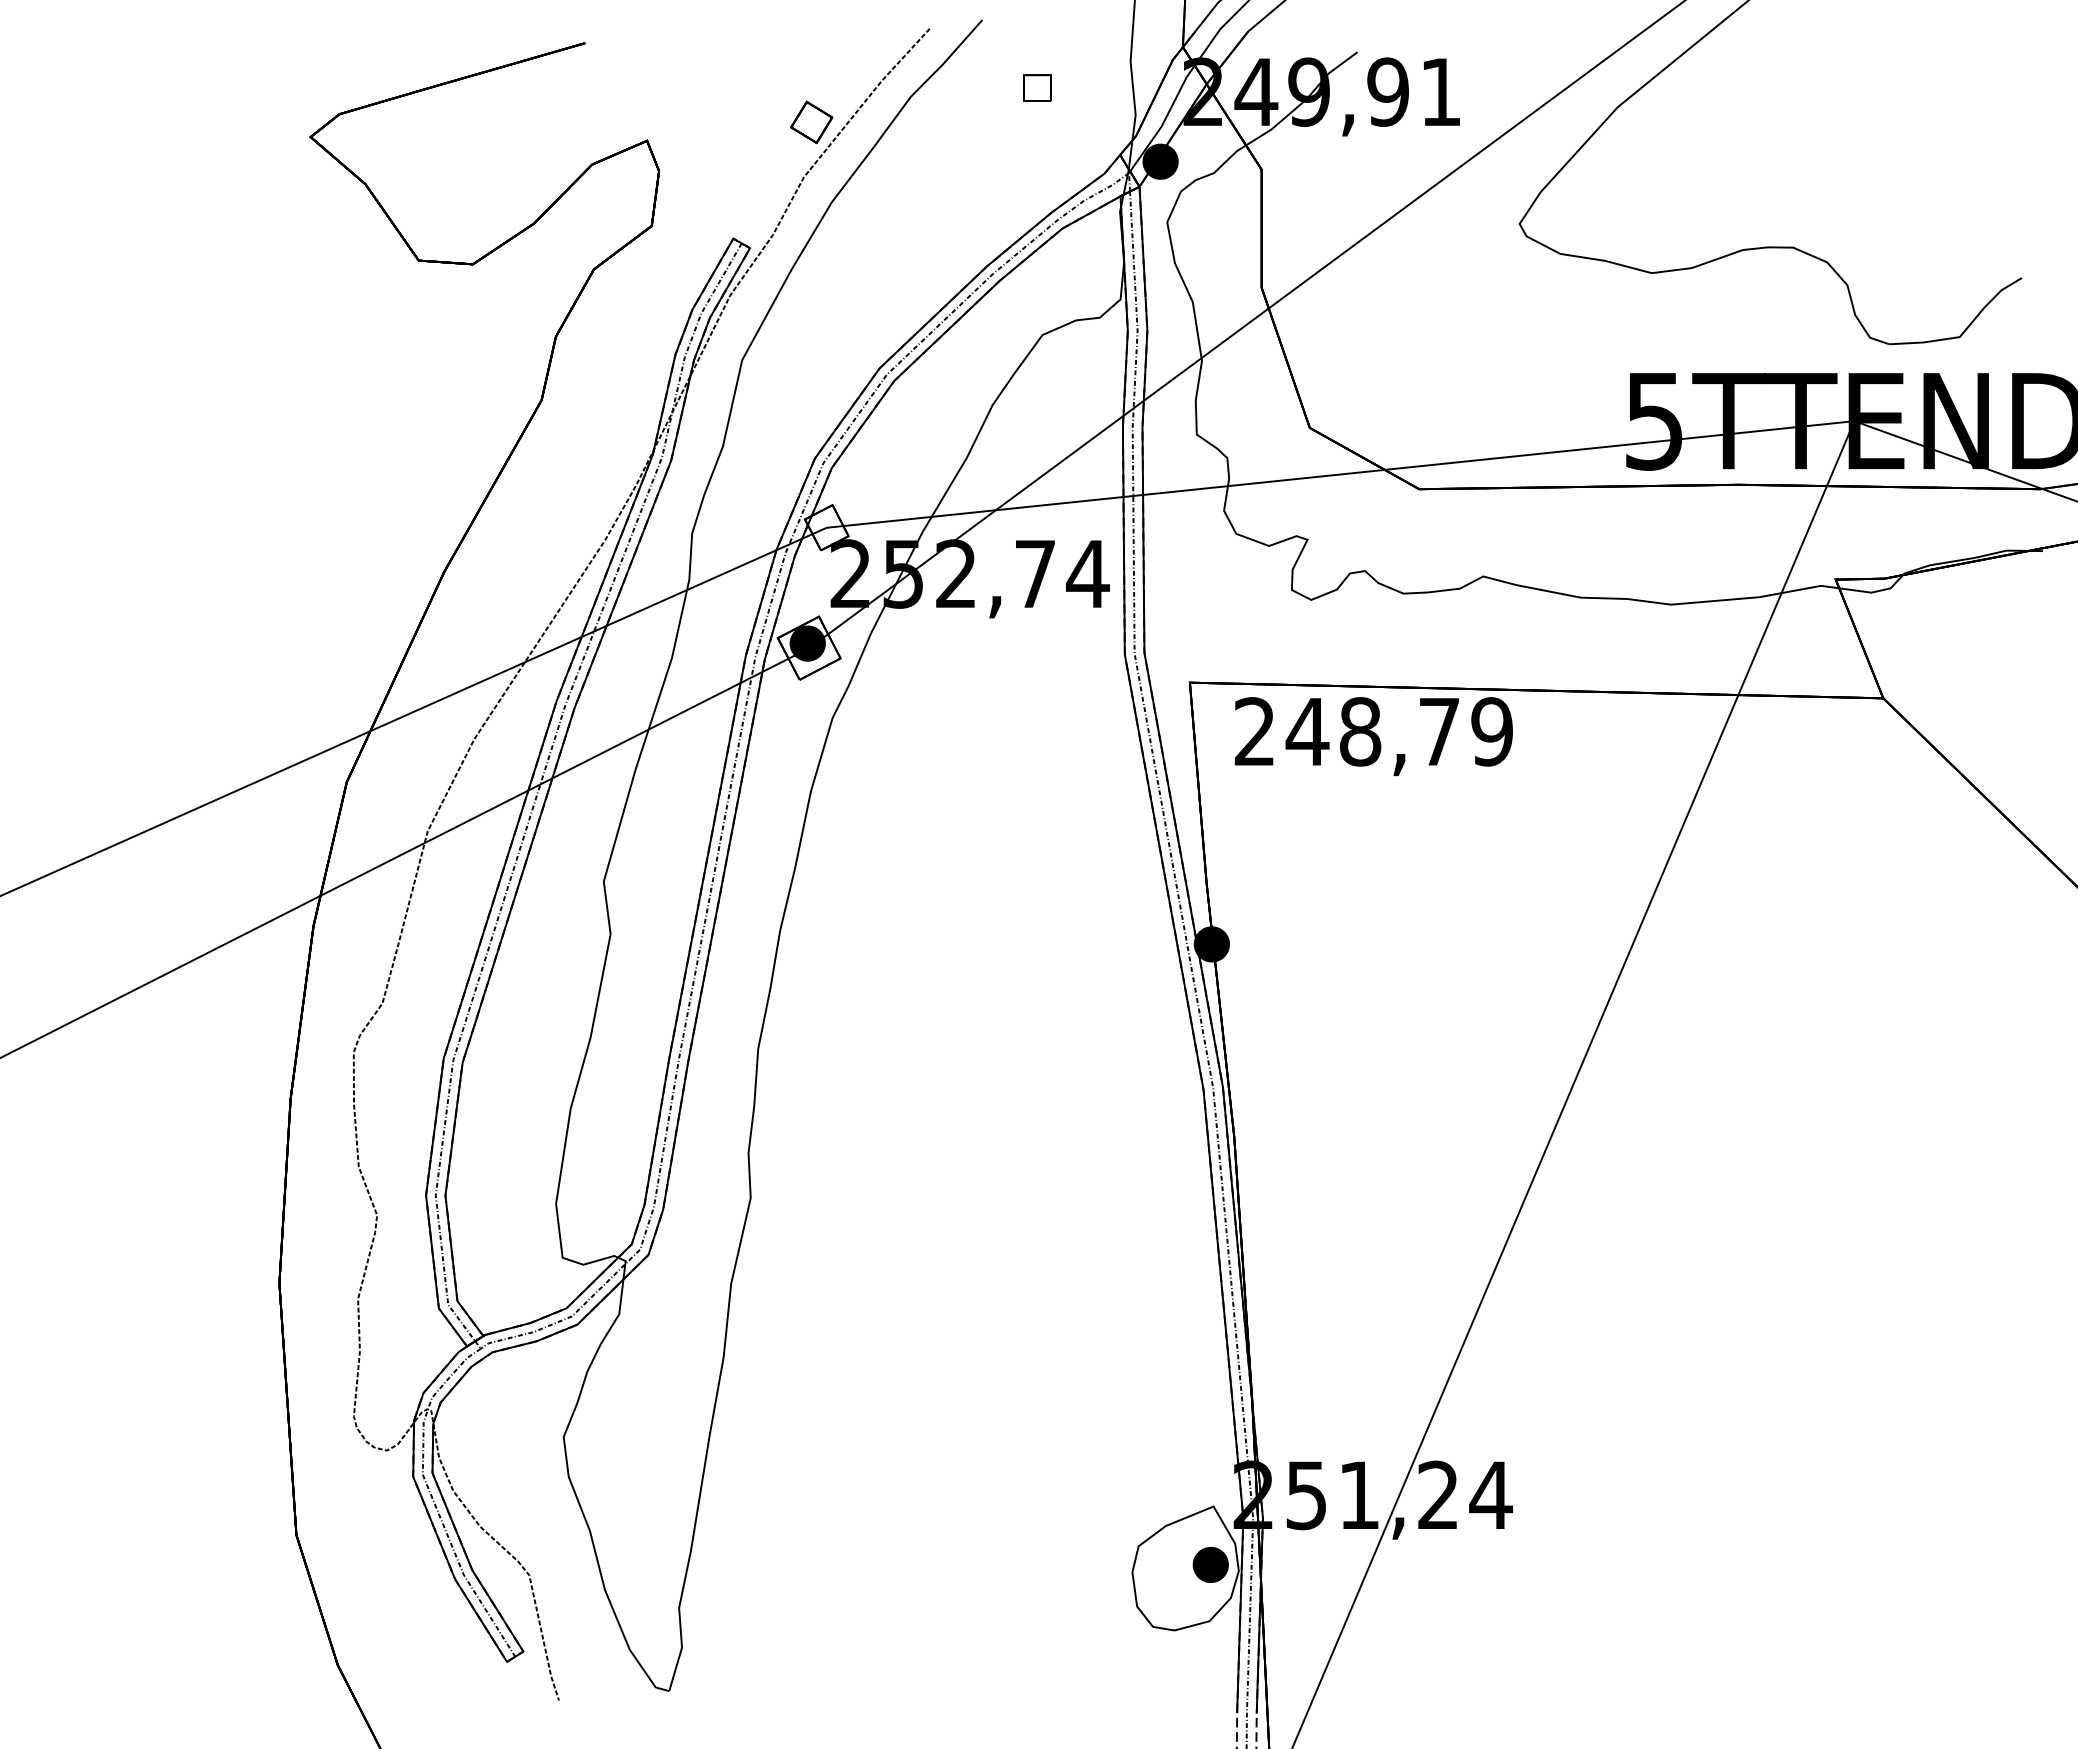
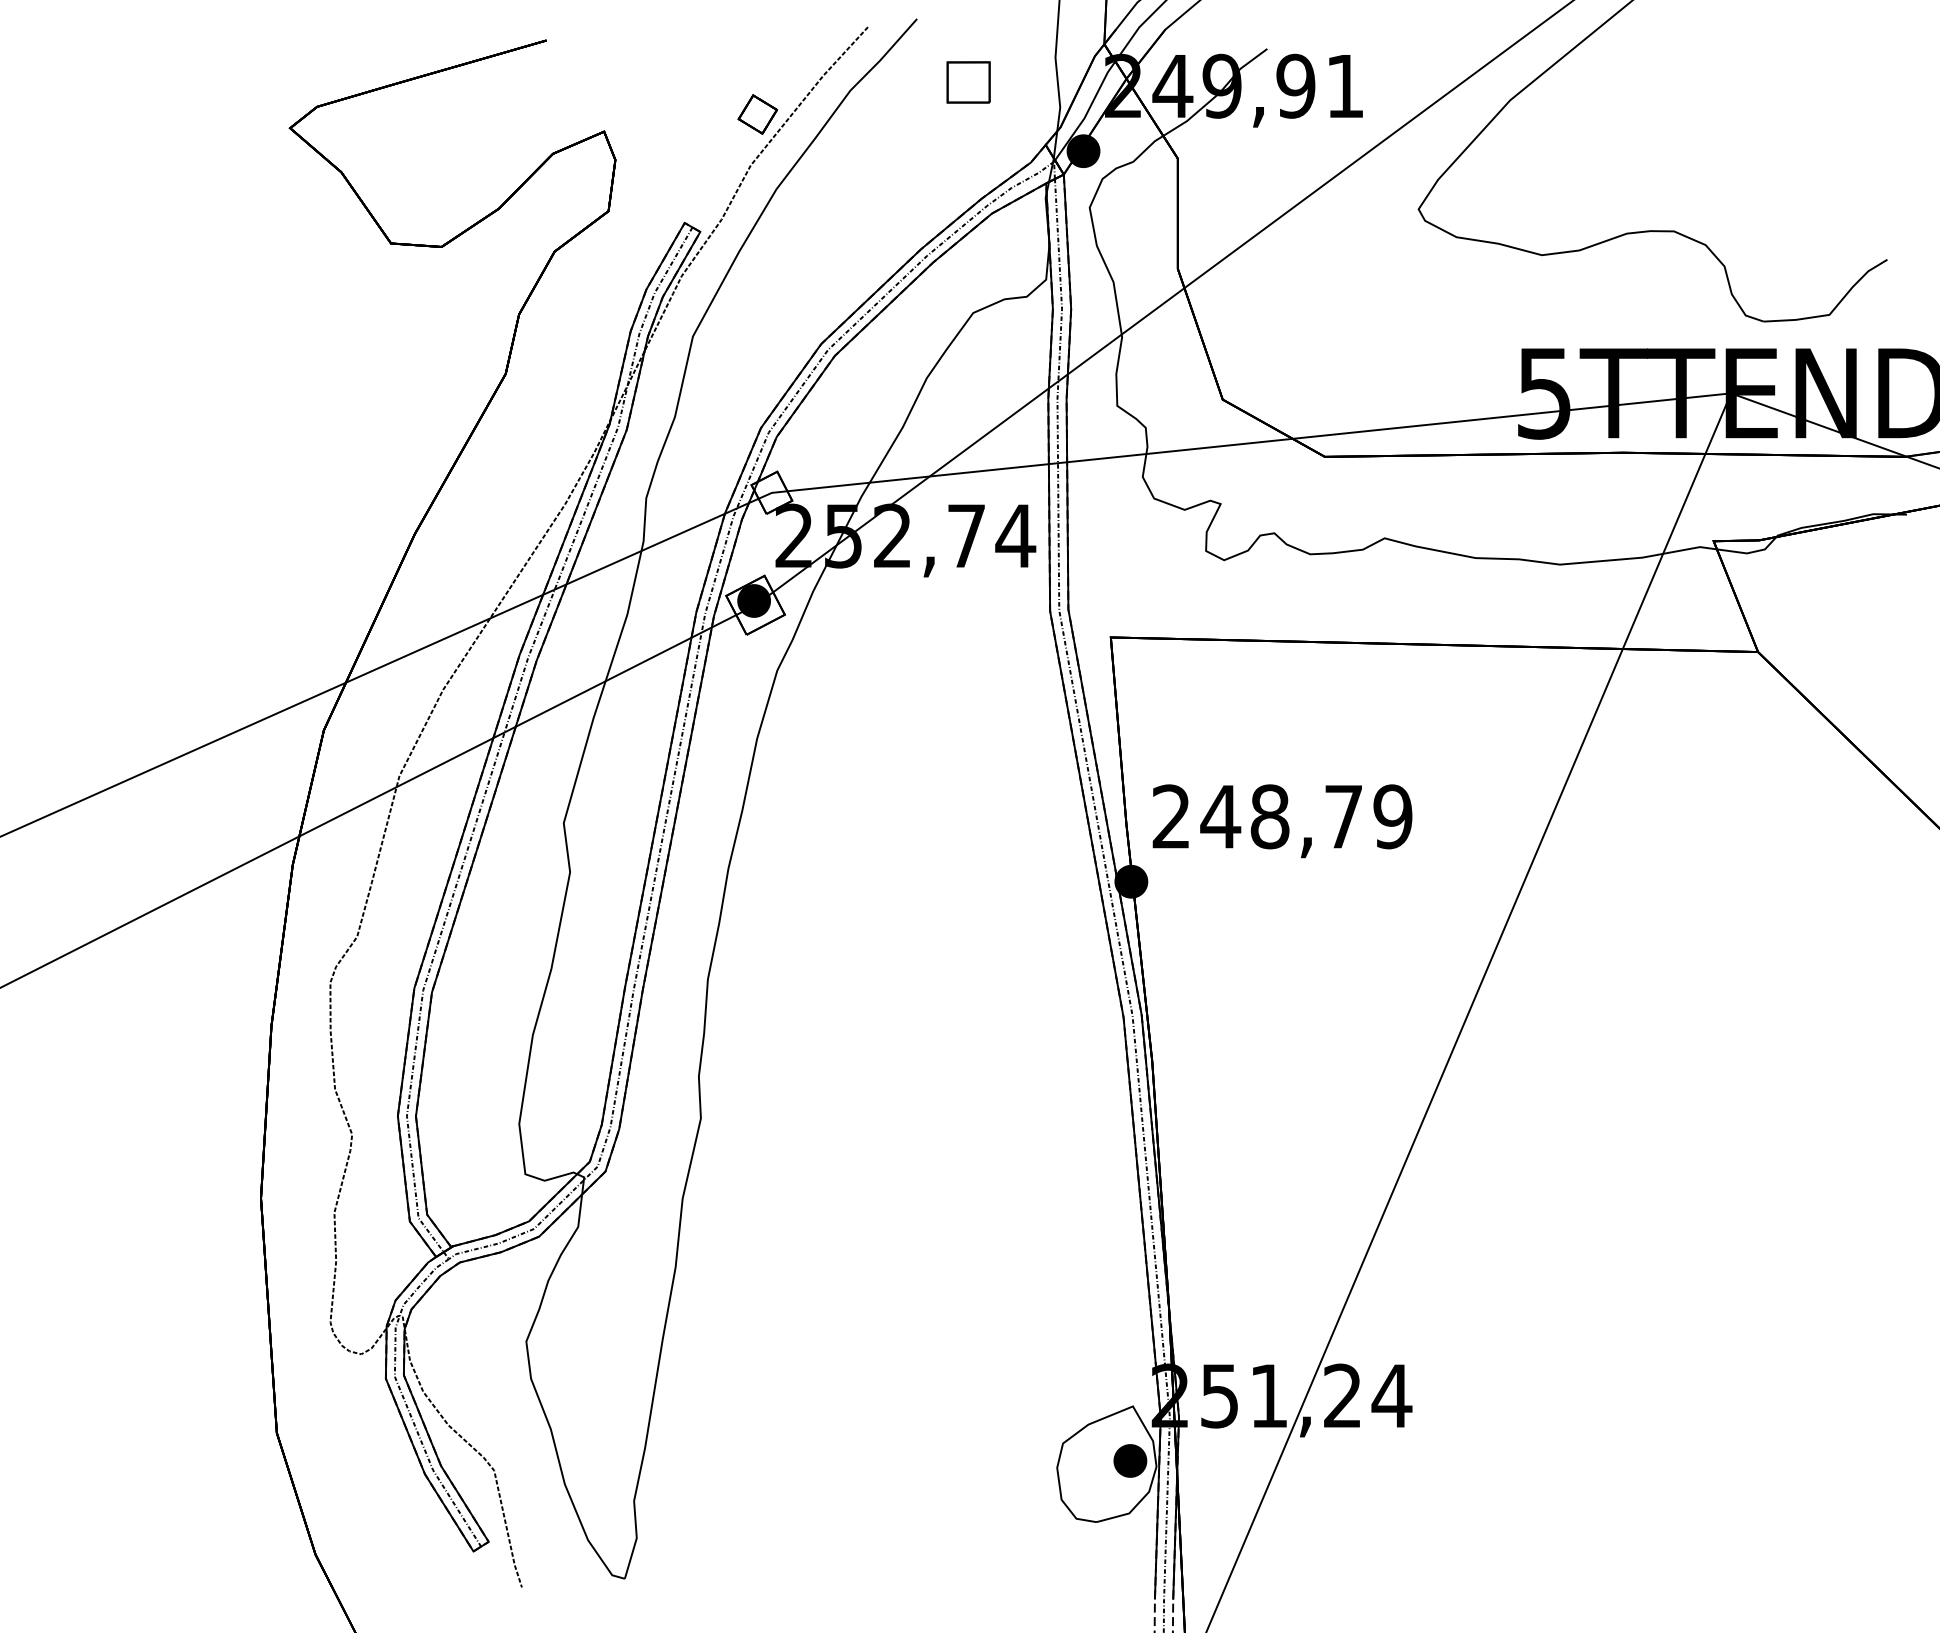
part: (1037, 87) -> (968, 81), size x1.67
text: (1373, 736) -> (1282, 821), moved

